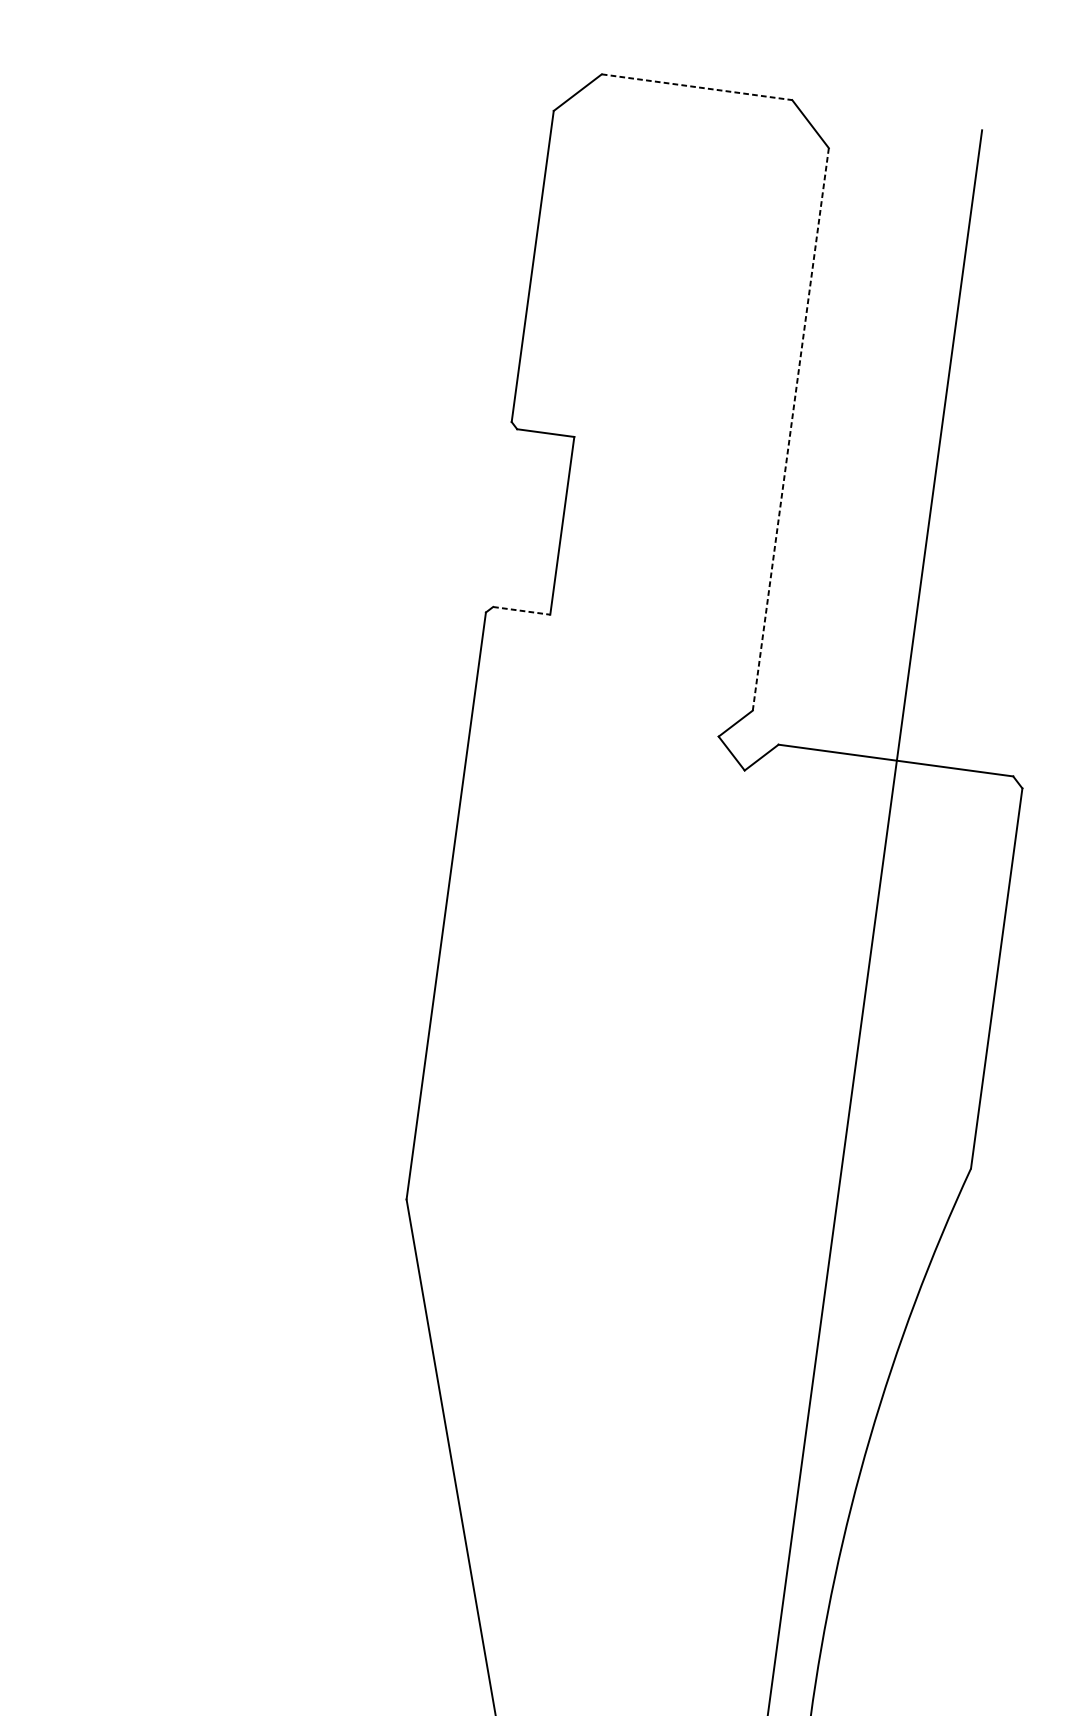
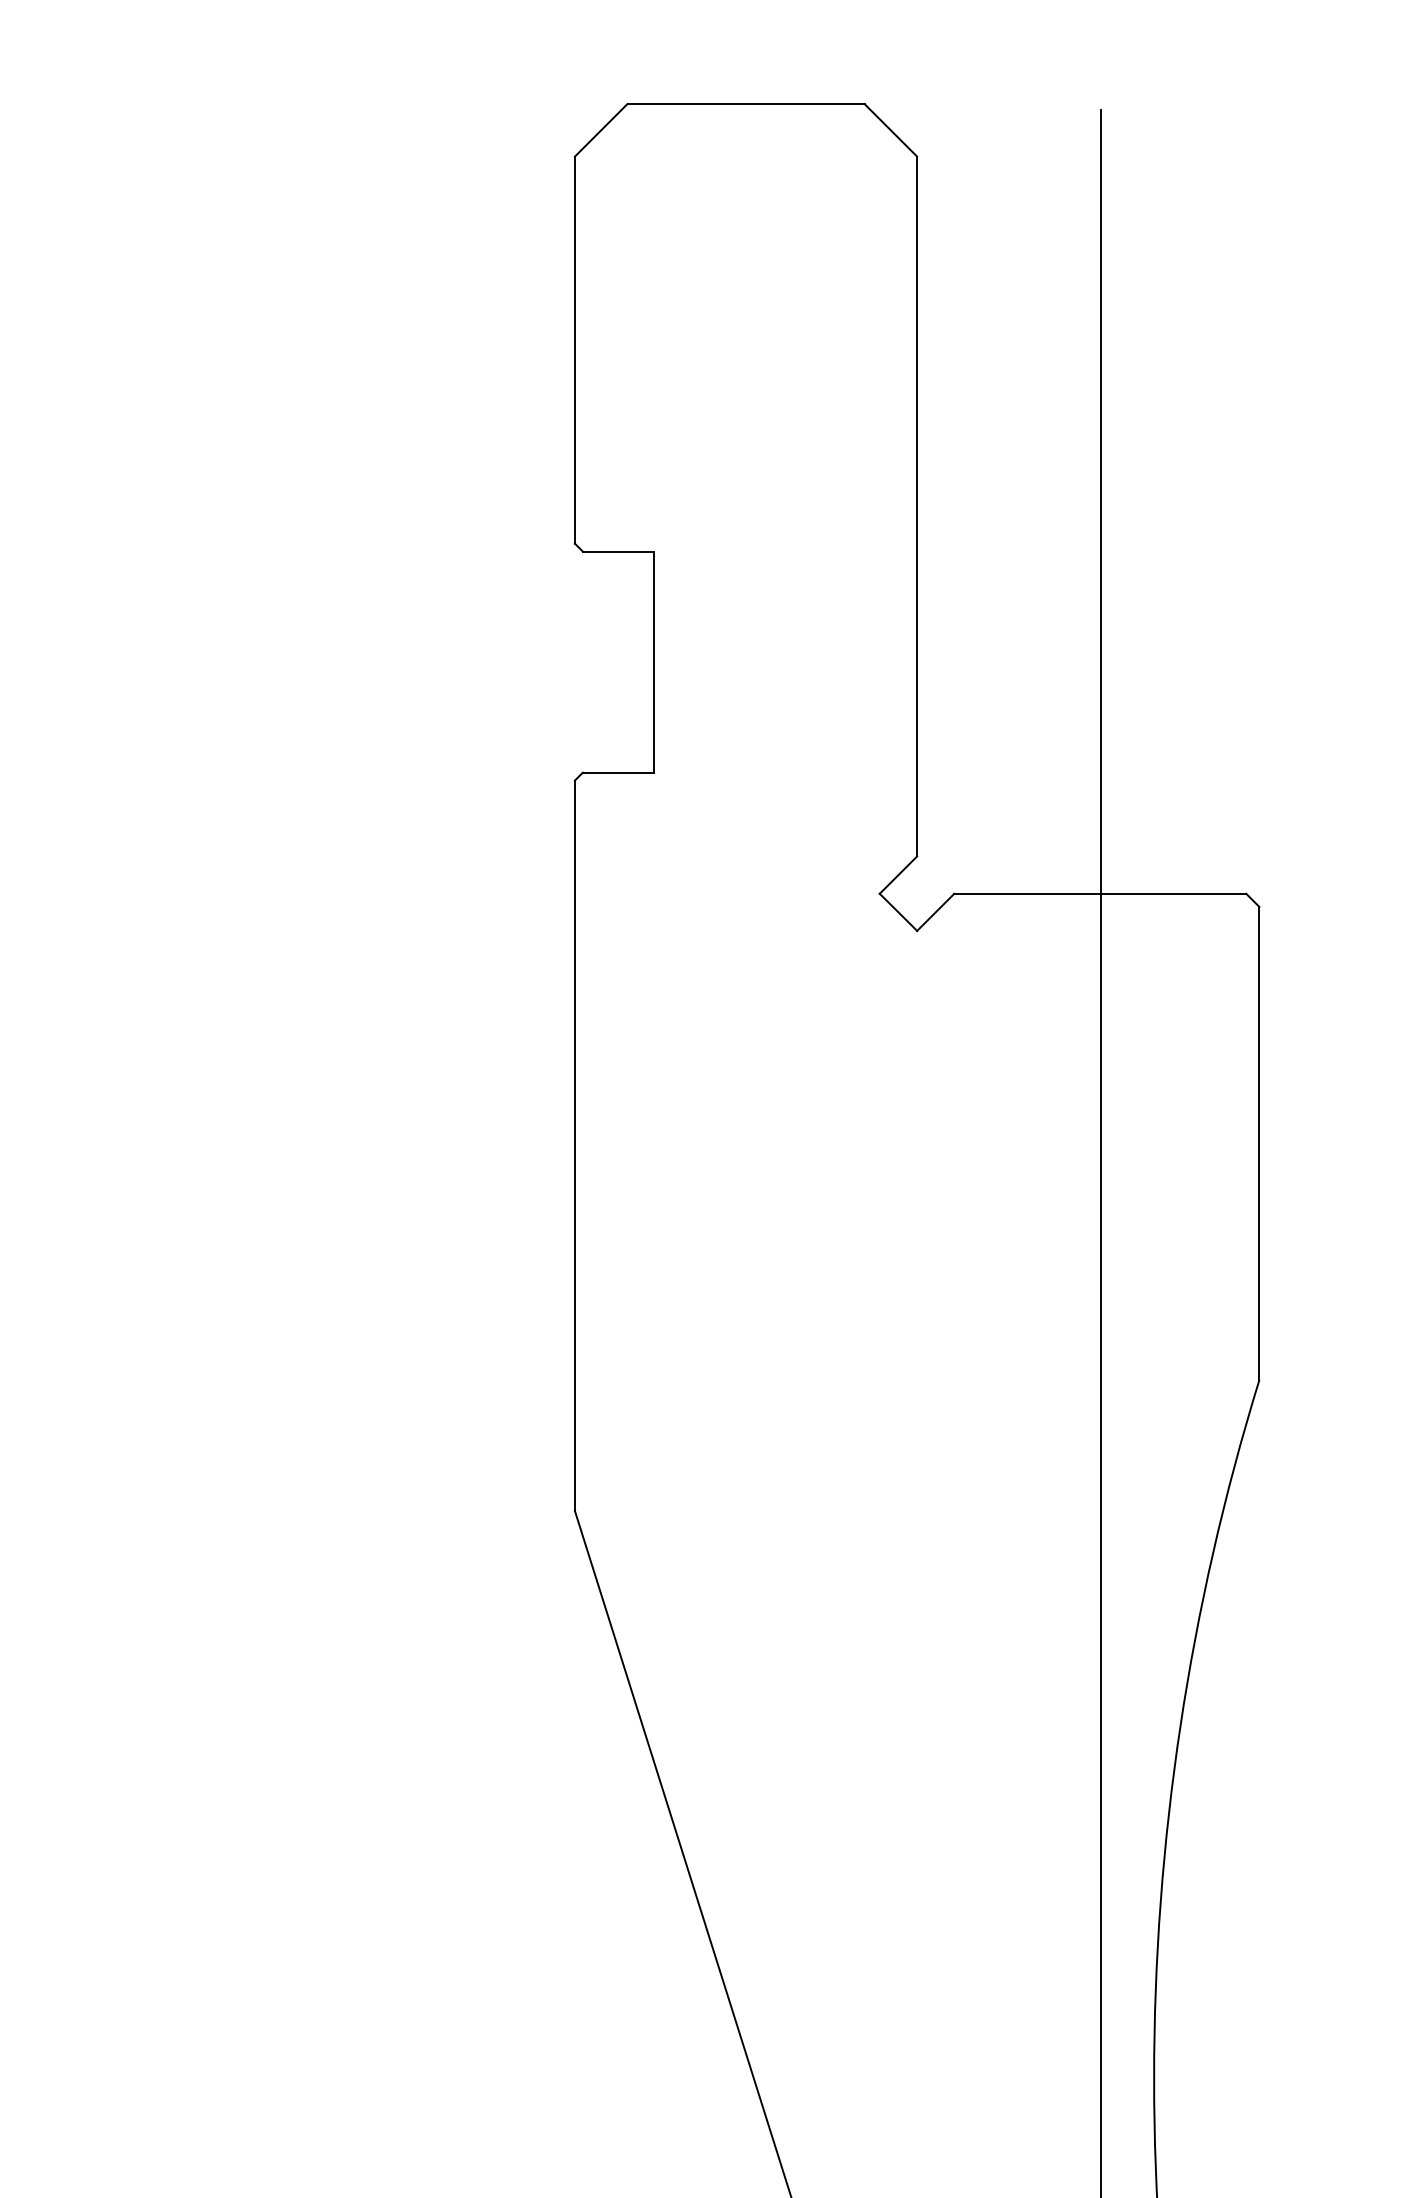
line: (697, 86) -> (746, 103), dashed -> solid
line: (791, 429) -> (917, 506), dashed -> solid
line: (521, 610) -> (618, 772), dashed -> solid

